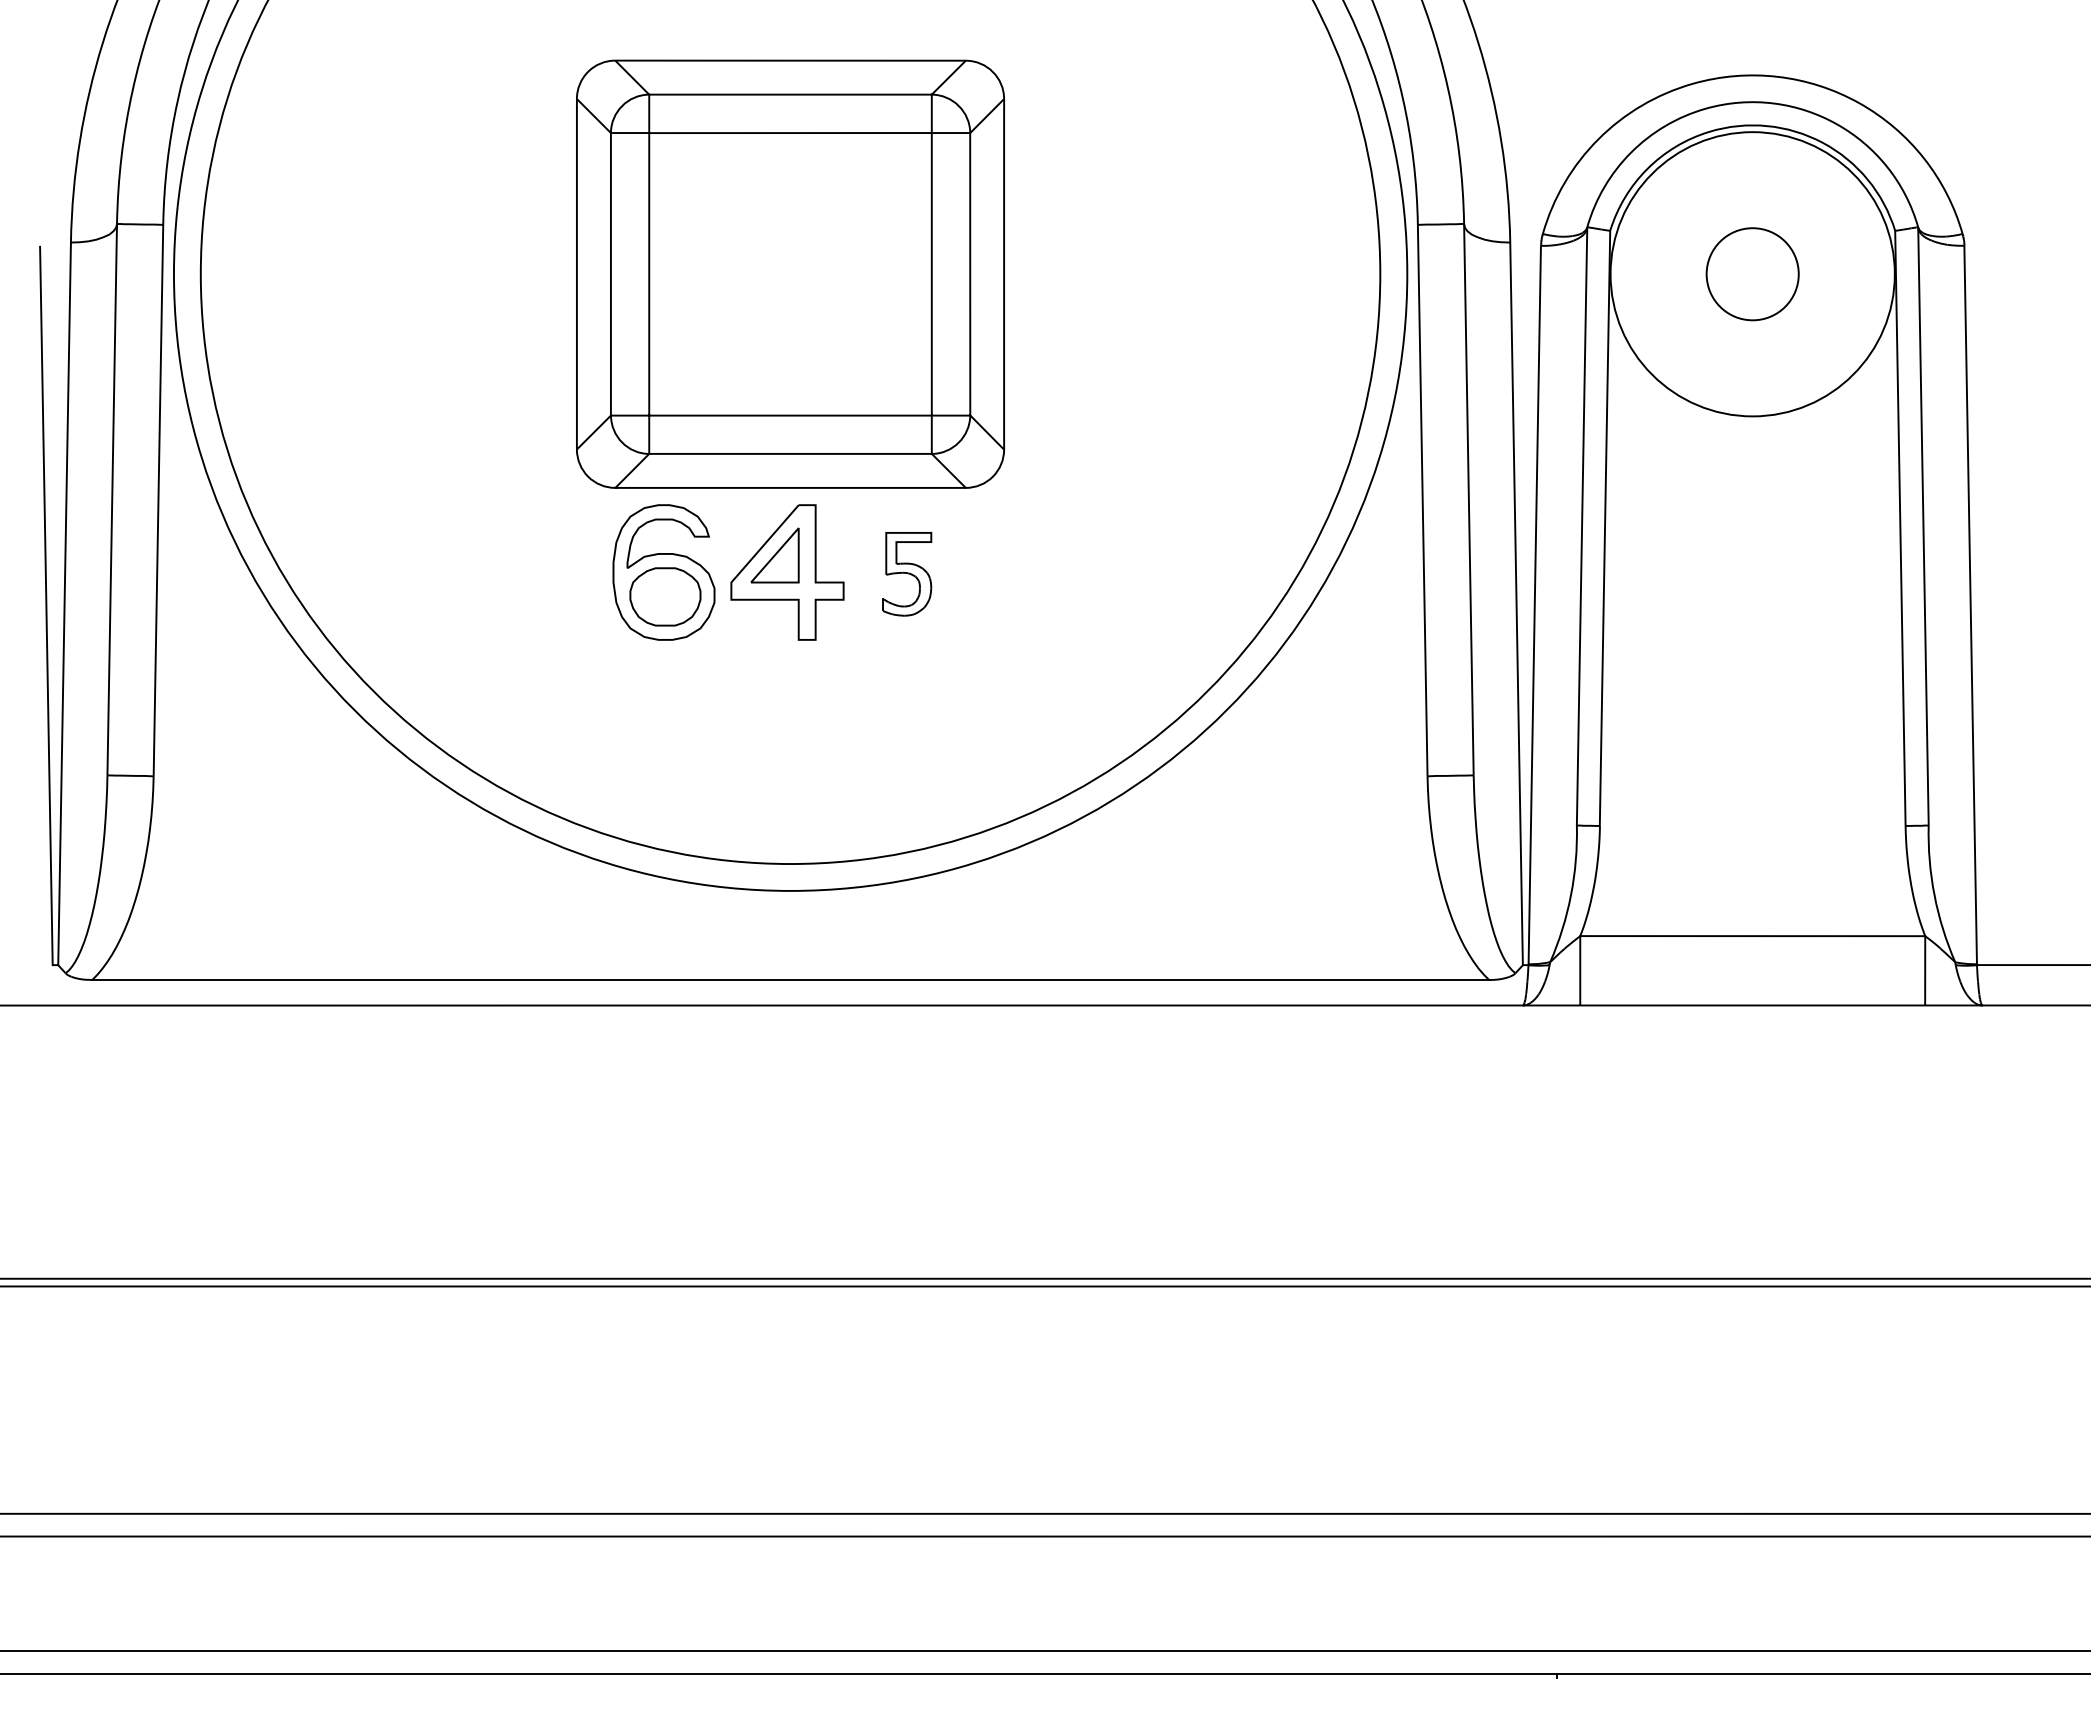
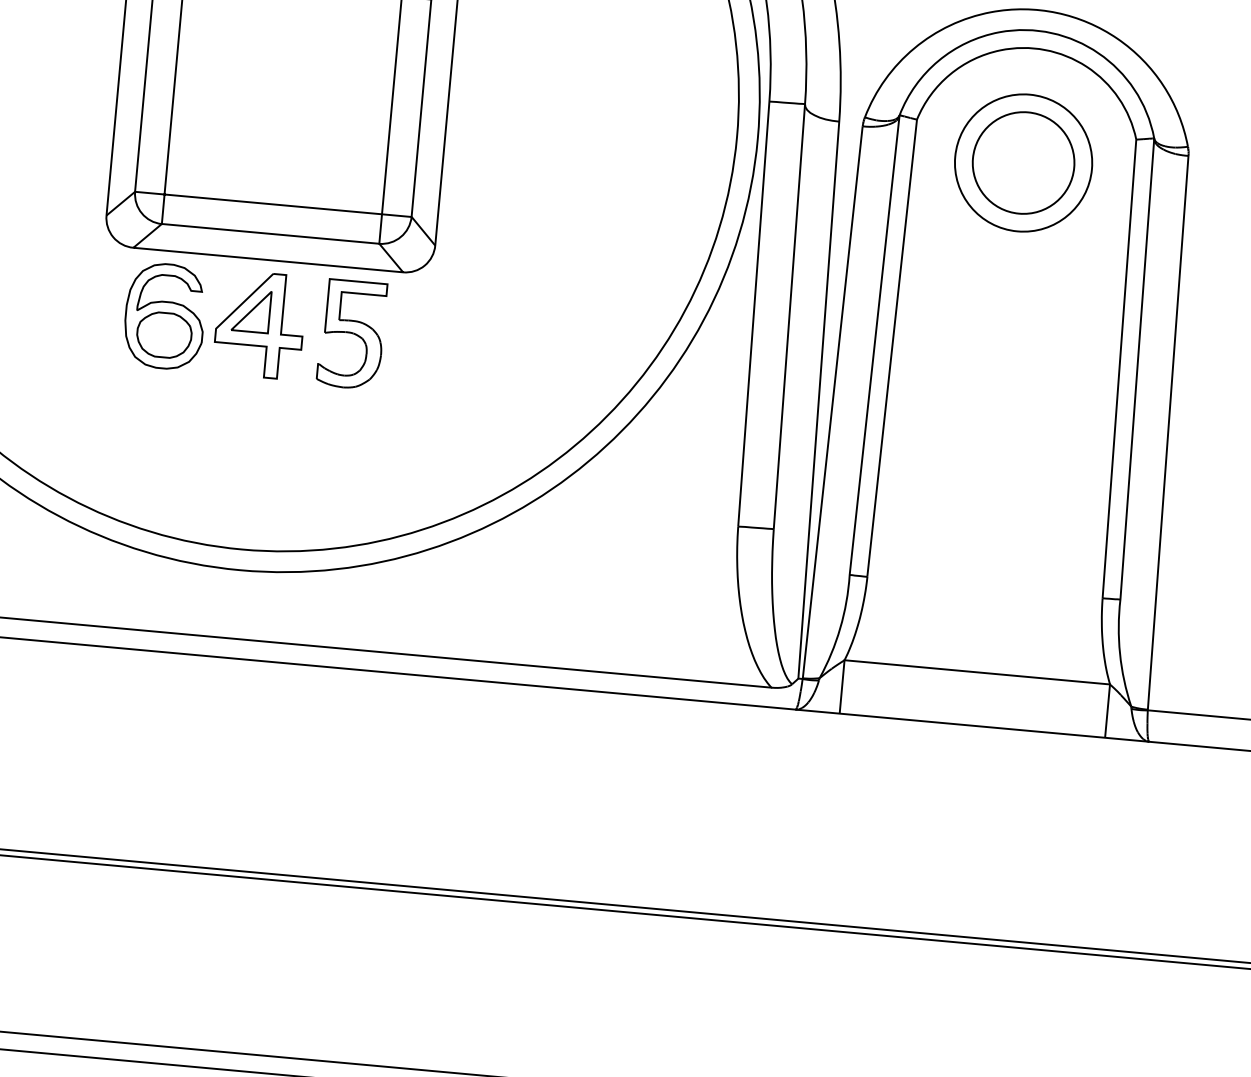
circle: (1752, 274) -> (1023, 163), size x0.62
circle: (1752, 274) -> (1023, 163), size x1.43
part: (907, 574) -> (352, 334), size x1.67

